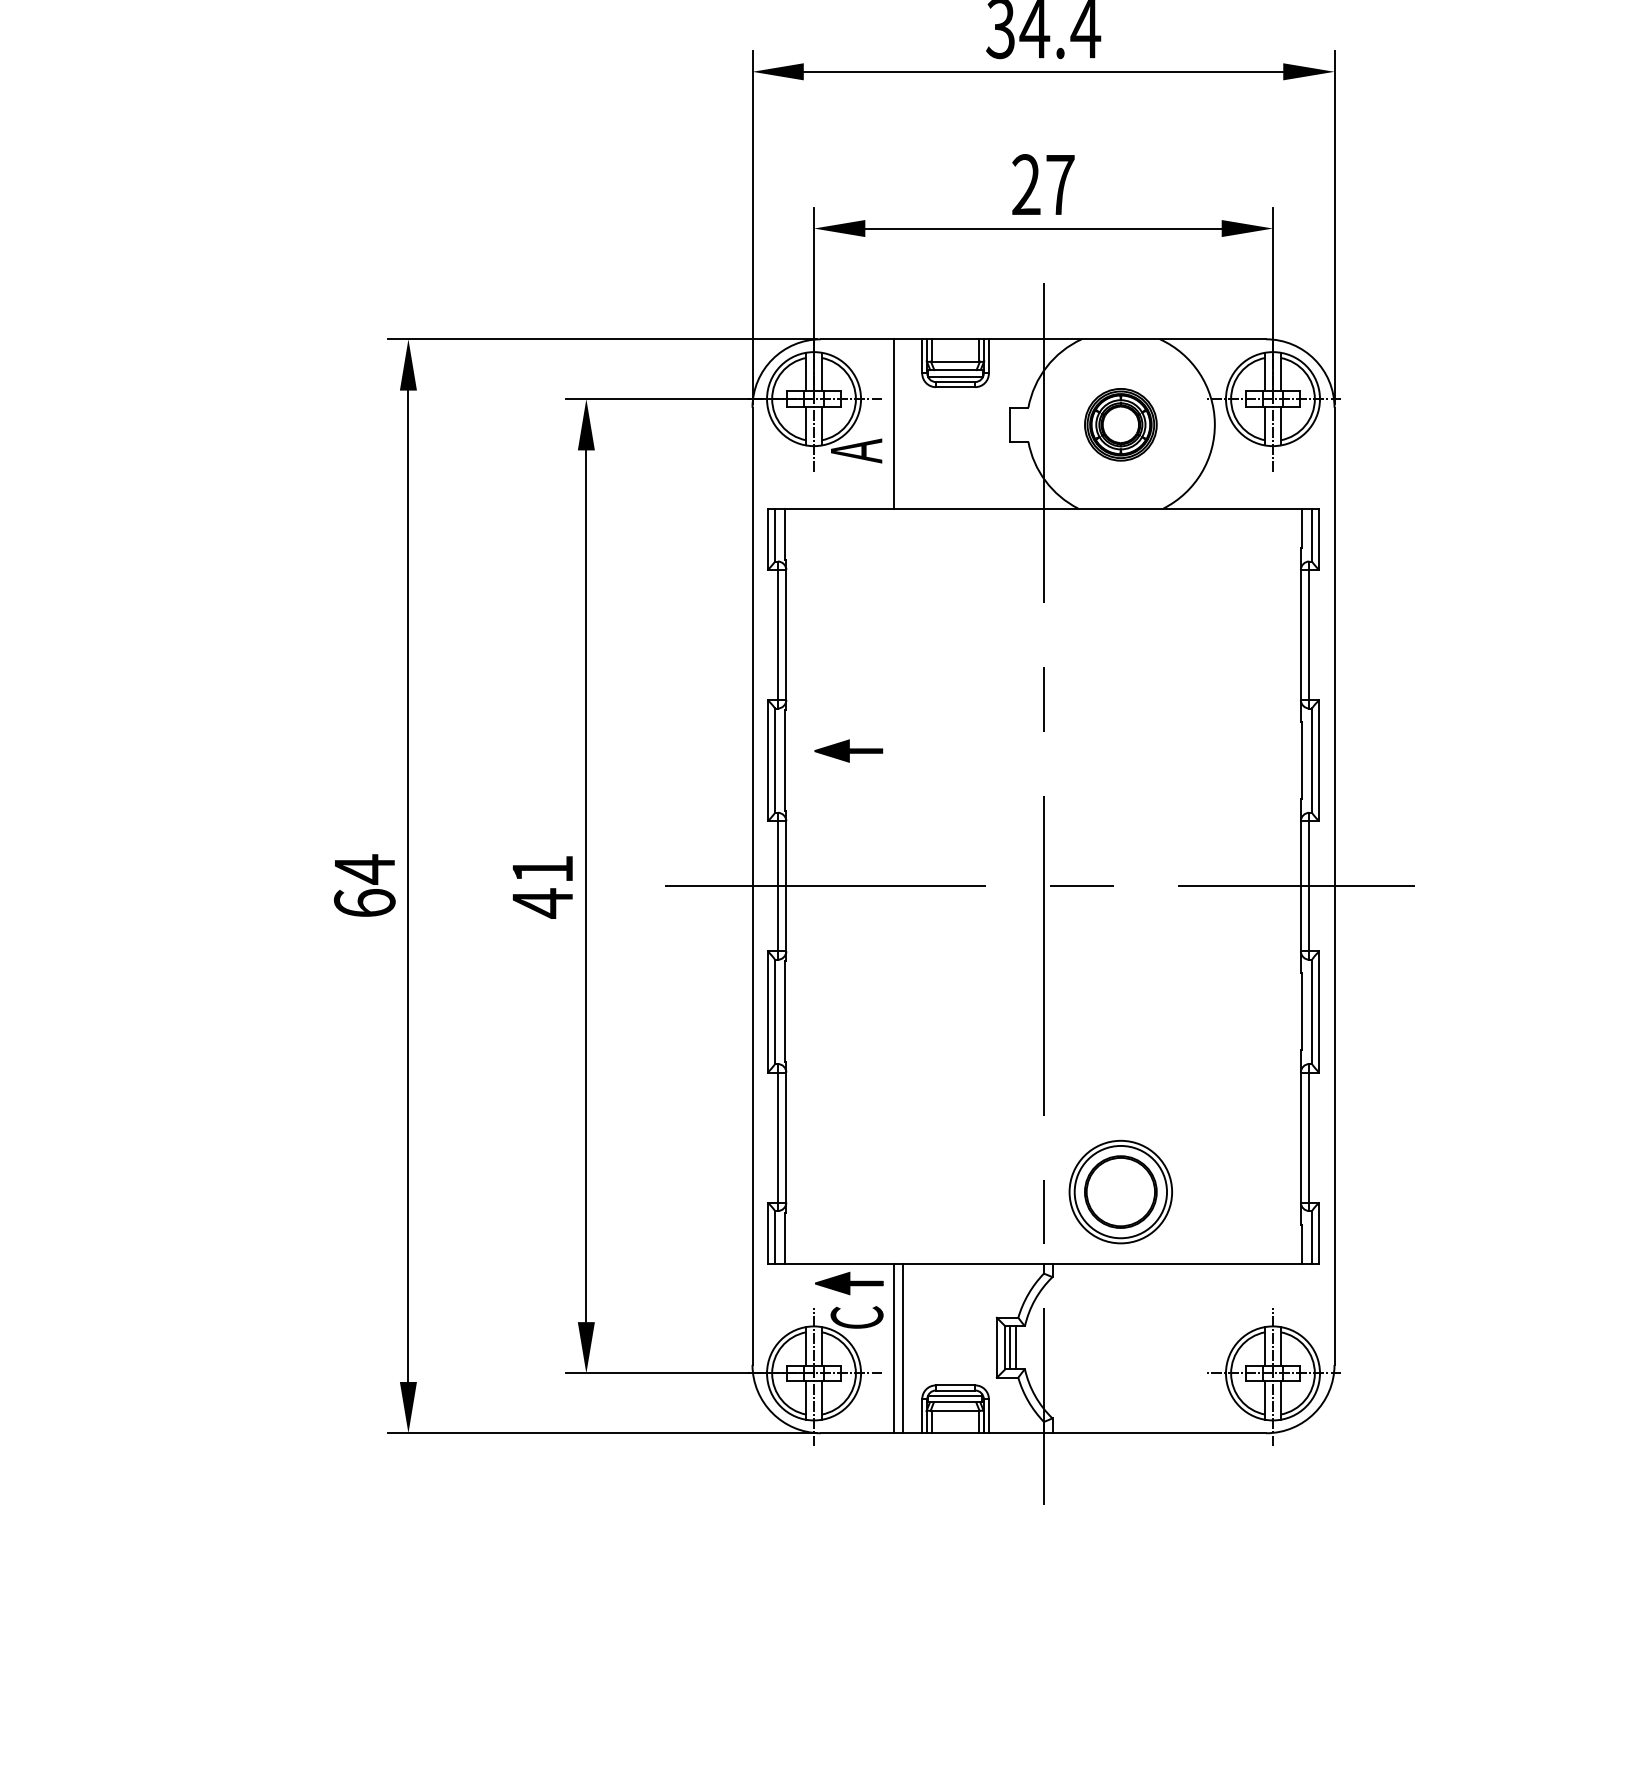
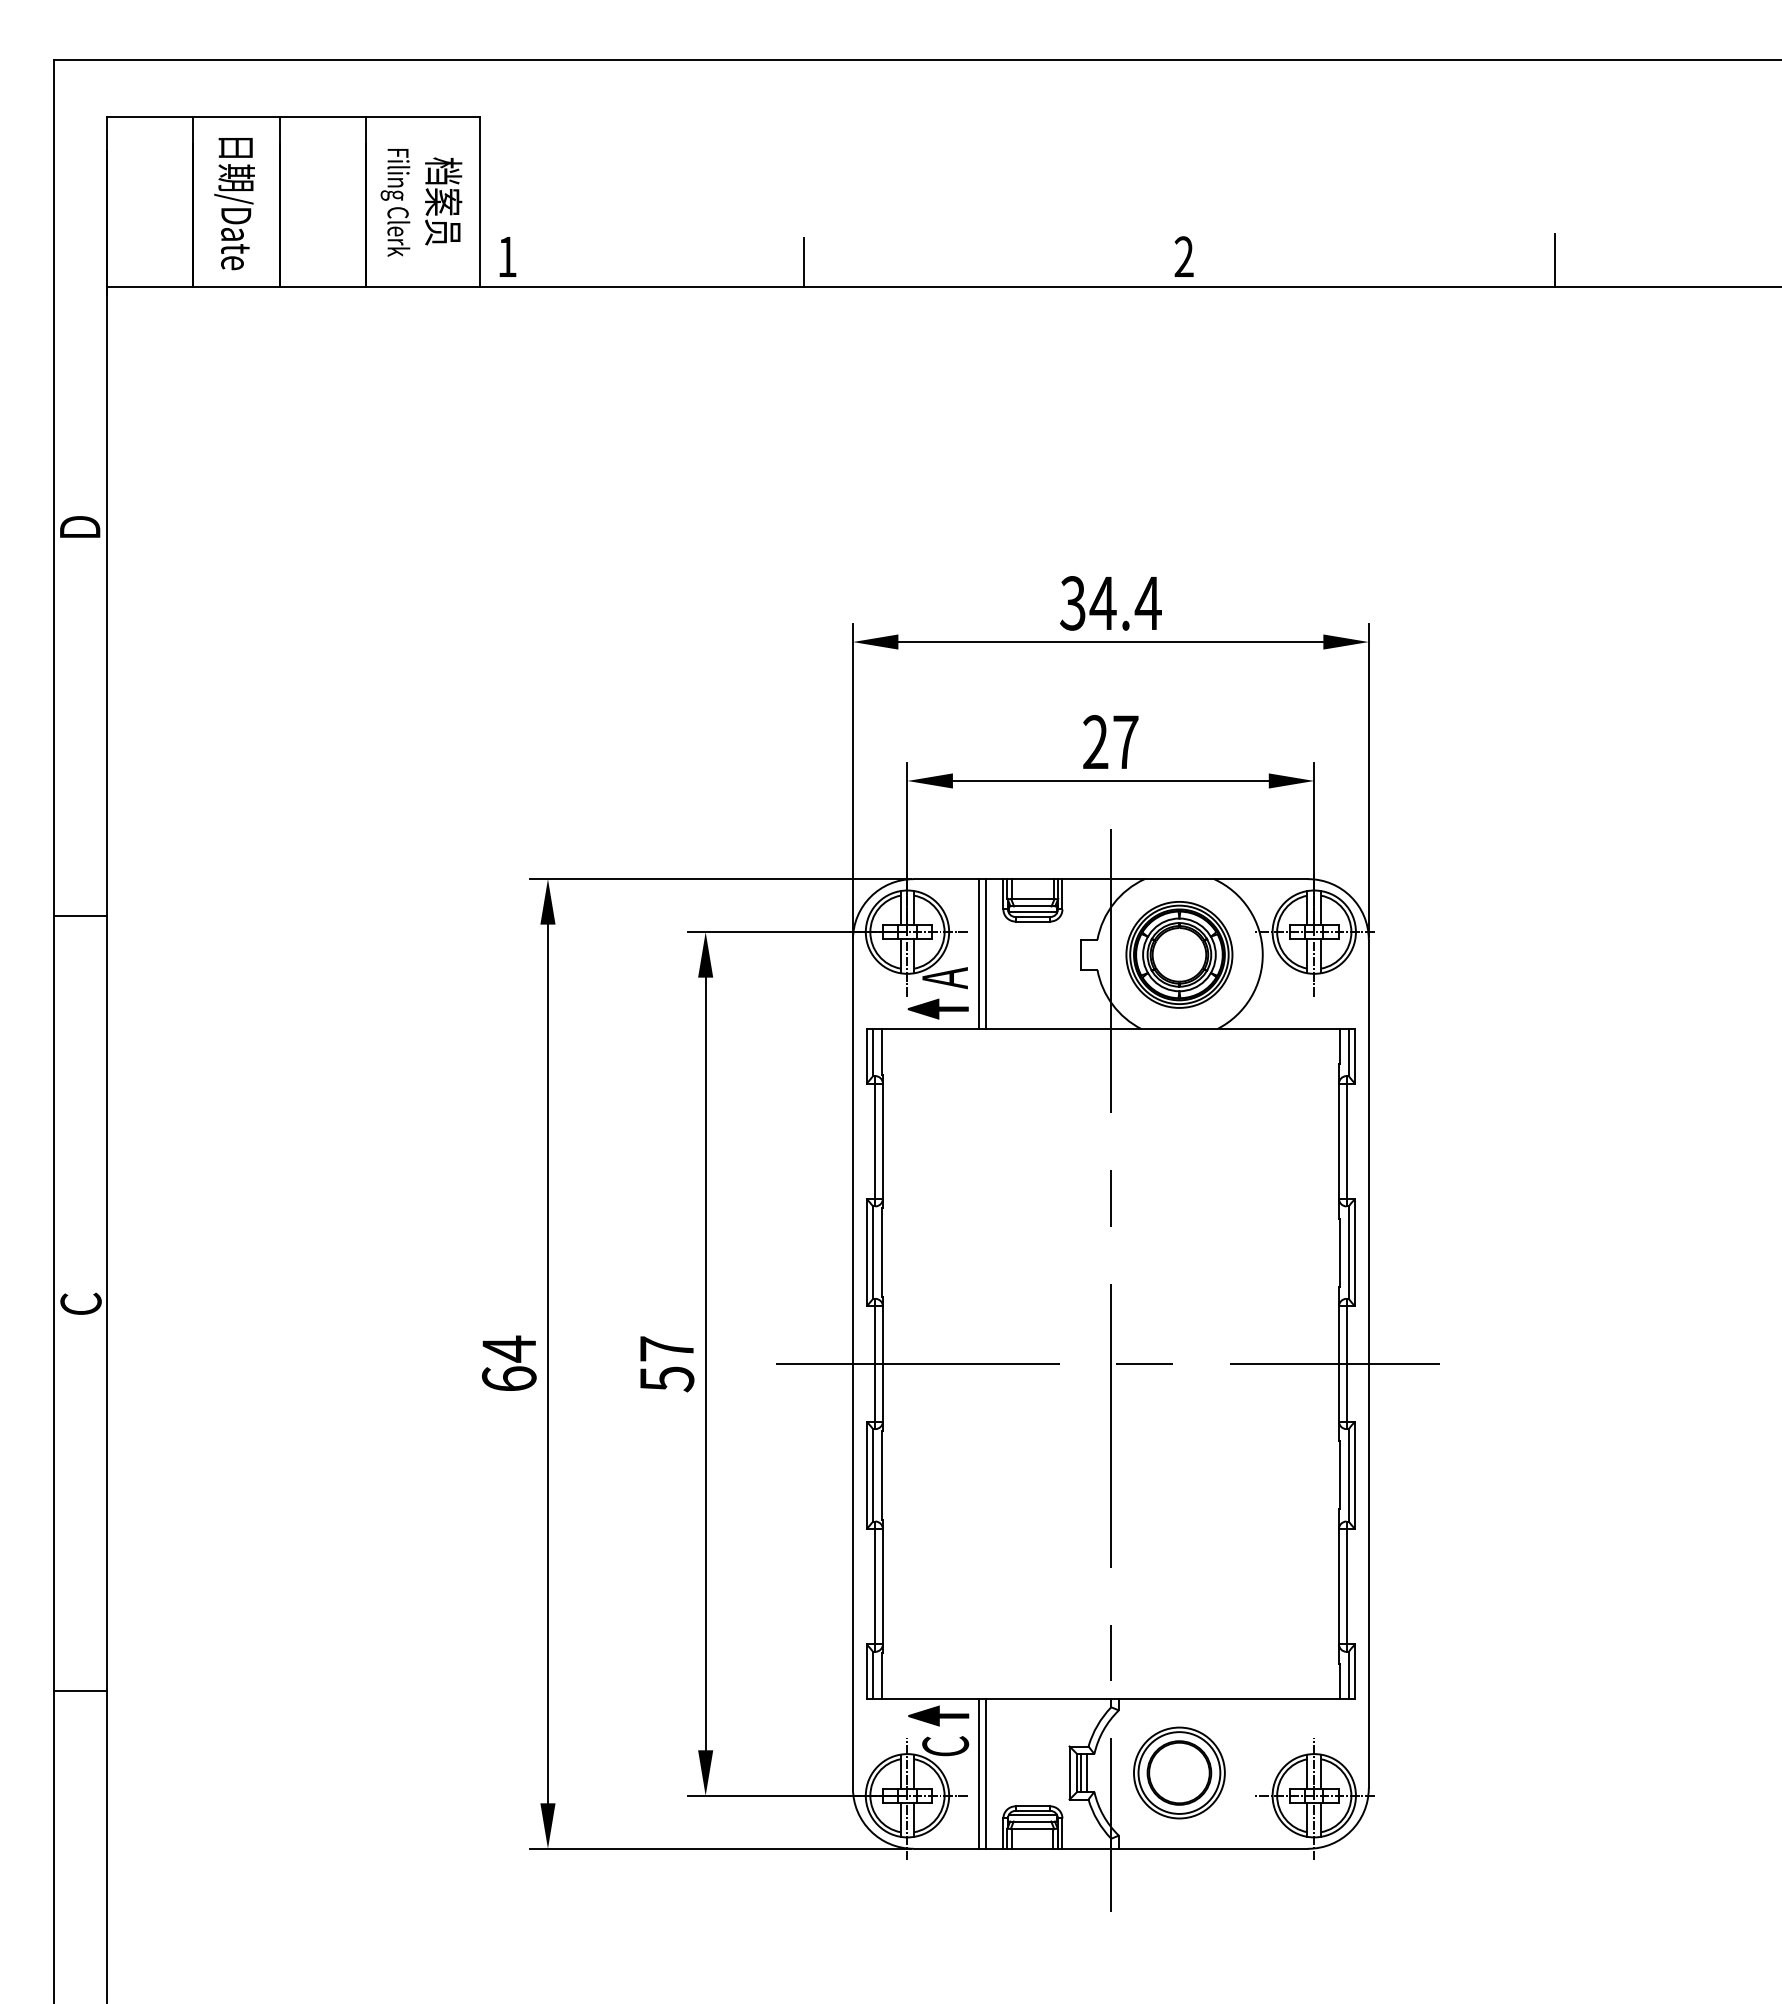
line: (903, 424) -> (986, 954), added
part: (1120, 424) -> (1179, 954), size x1.67
part: (847, 750) -> (937, 1008), moved
text: (543, 886) -> (667, 1364), 41 -> 57
part: (1120, 1191) -> (1179, 1772), moved

